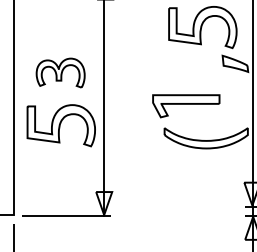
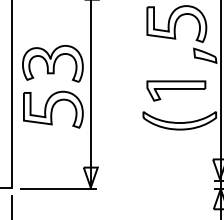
part: (60, 72) -> (52, 63), size x1.43
part: (186, 106) -> (176, 91), moved

